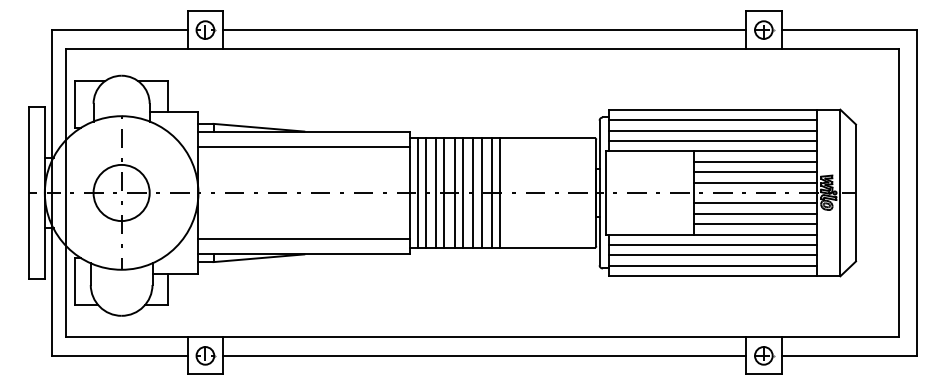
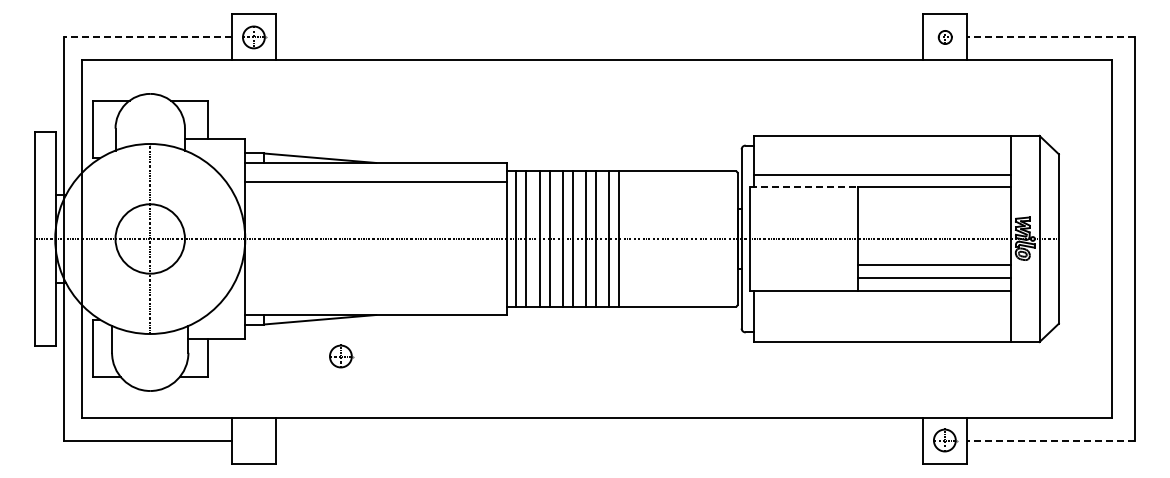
line: (119, 30) -> (147, 37), solid -> dashed
line: (484, 30) -> (599, 37), removed
part: (764, 30) -> (945, 37), size x0.6
line: (849, 30) -> (1050, 37), solid -> dashed
line: (712, 119) -> (881, 148), removed
line: (712, 130) -> (881, 161), removed
line: (650, 151) -> (804, 187), solid -> dashed
line: (755, 161) -> (934, 200), removed
line: (755, 172) -> (934, 213), removed
line: (755, 182) -> (934, 226), removed
line: (755, 203) -> (934, 251), removed
line: (304, 239) -> (376, 296), removed
line: (712, 245) -> (881, 303), removed
line: (712, 255) -> (881, 316), removed
line: (712, 266) -> (881, 329), removed
part: (205, 355) -> (341, 356), moved
line: (484, 355) -> (599, 440), removed
line: (849, 355) -> (1050, 440), solid -> dashed

